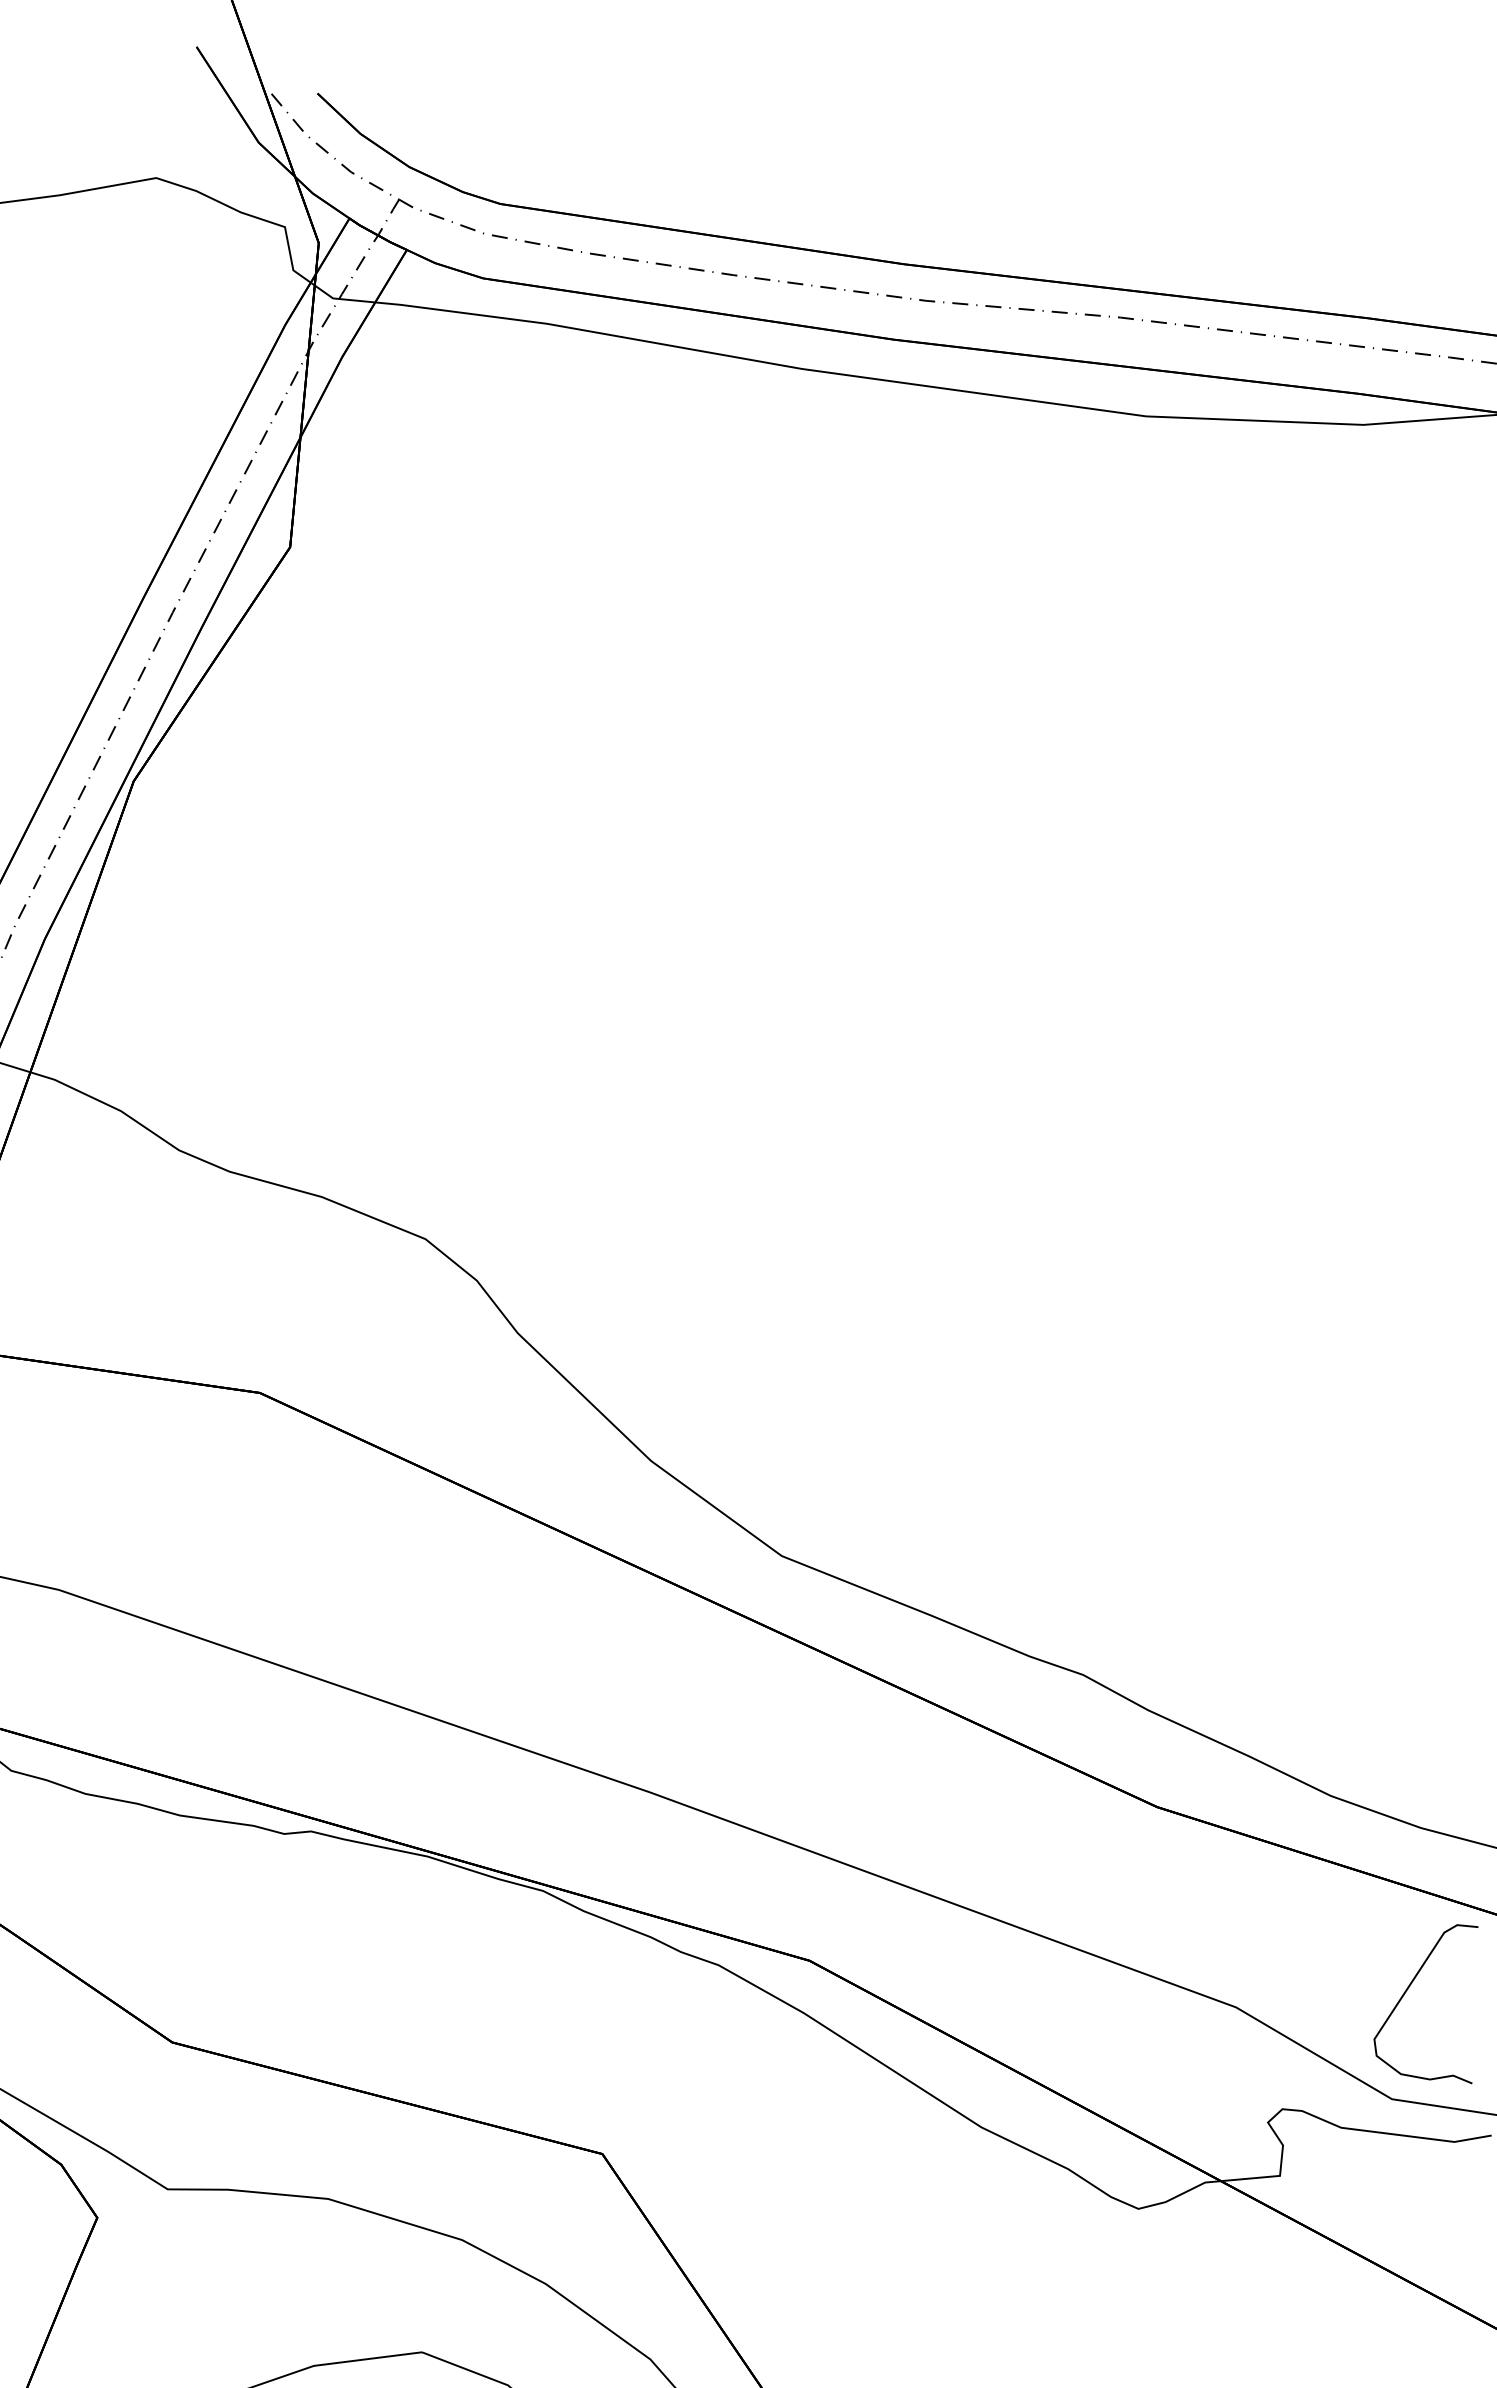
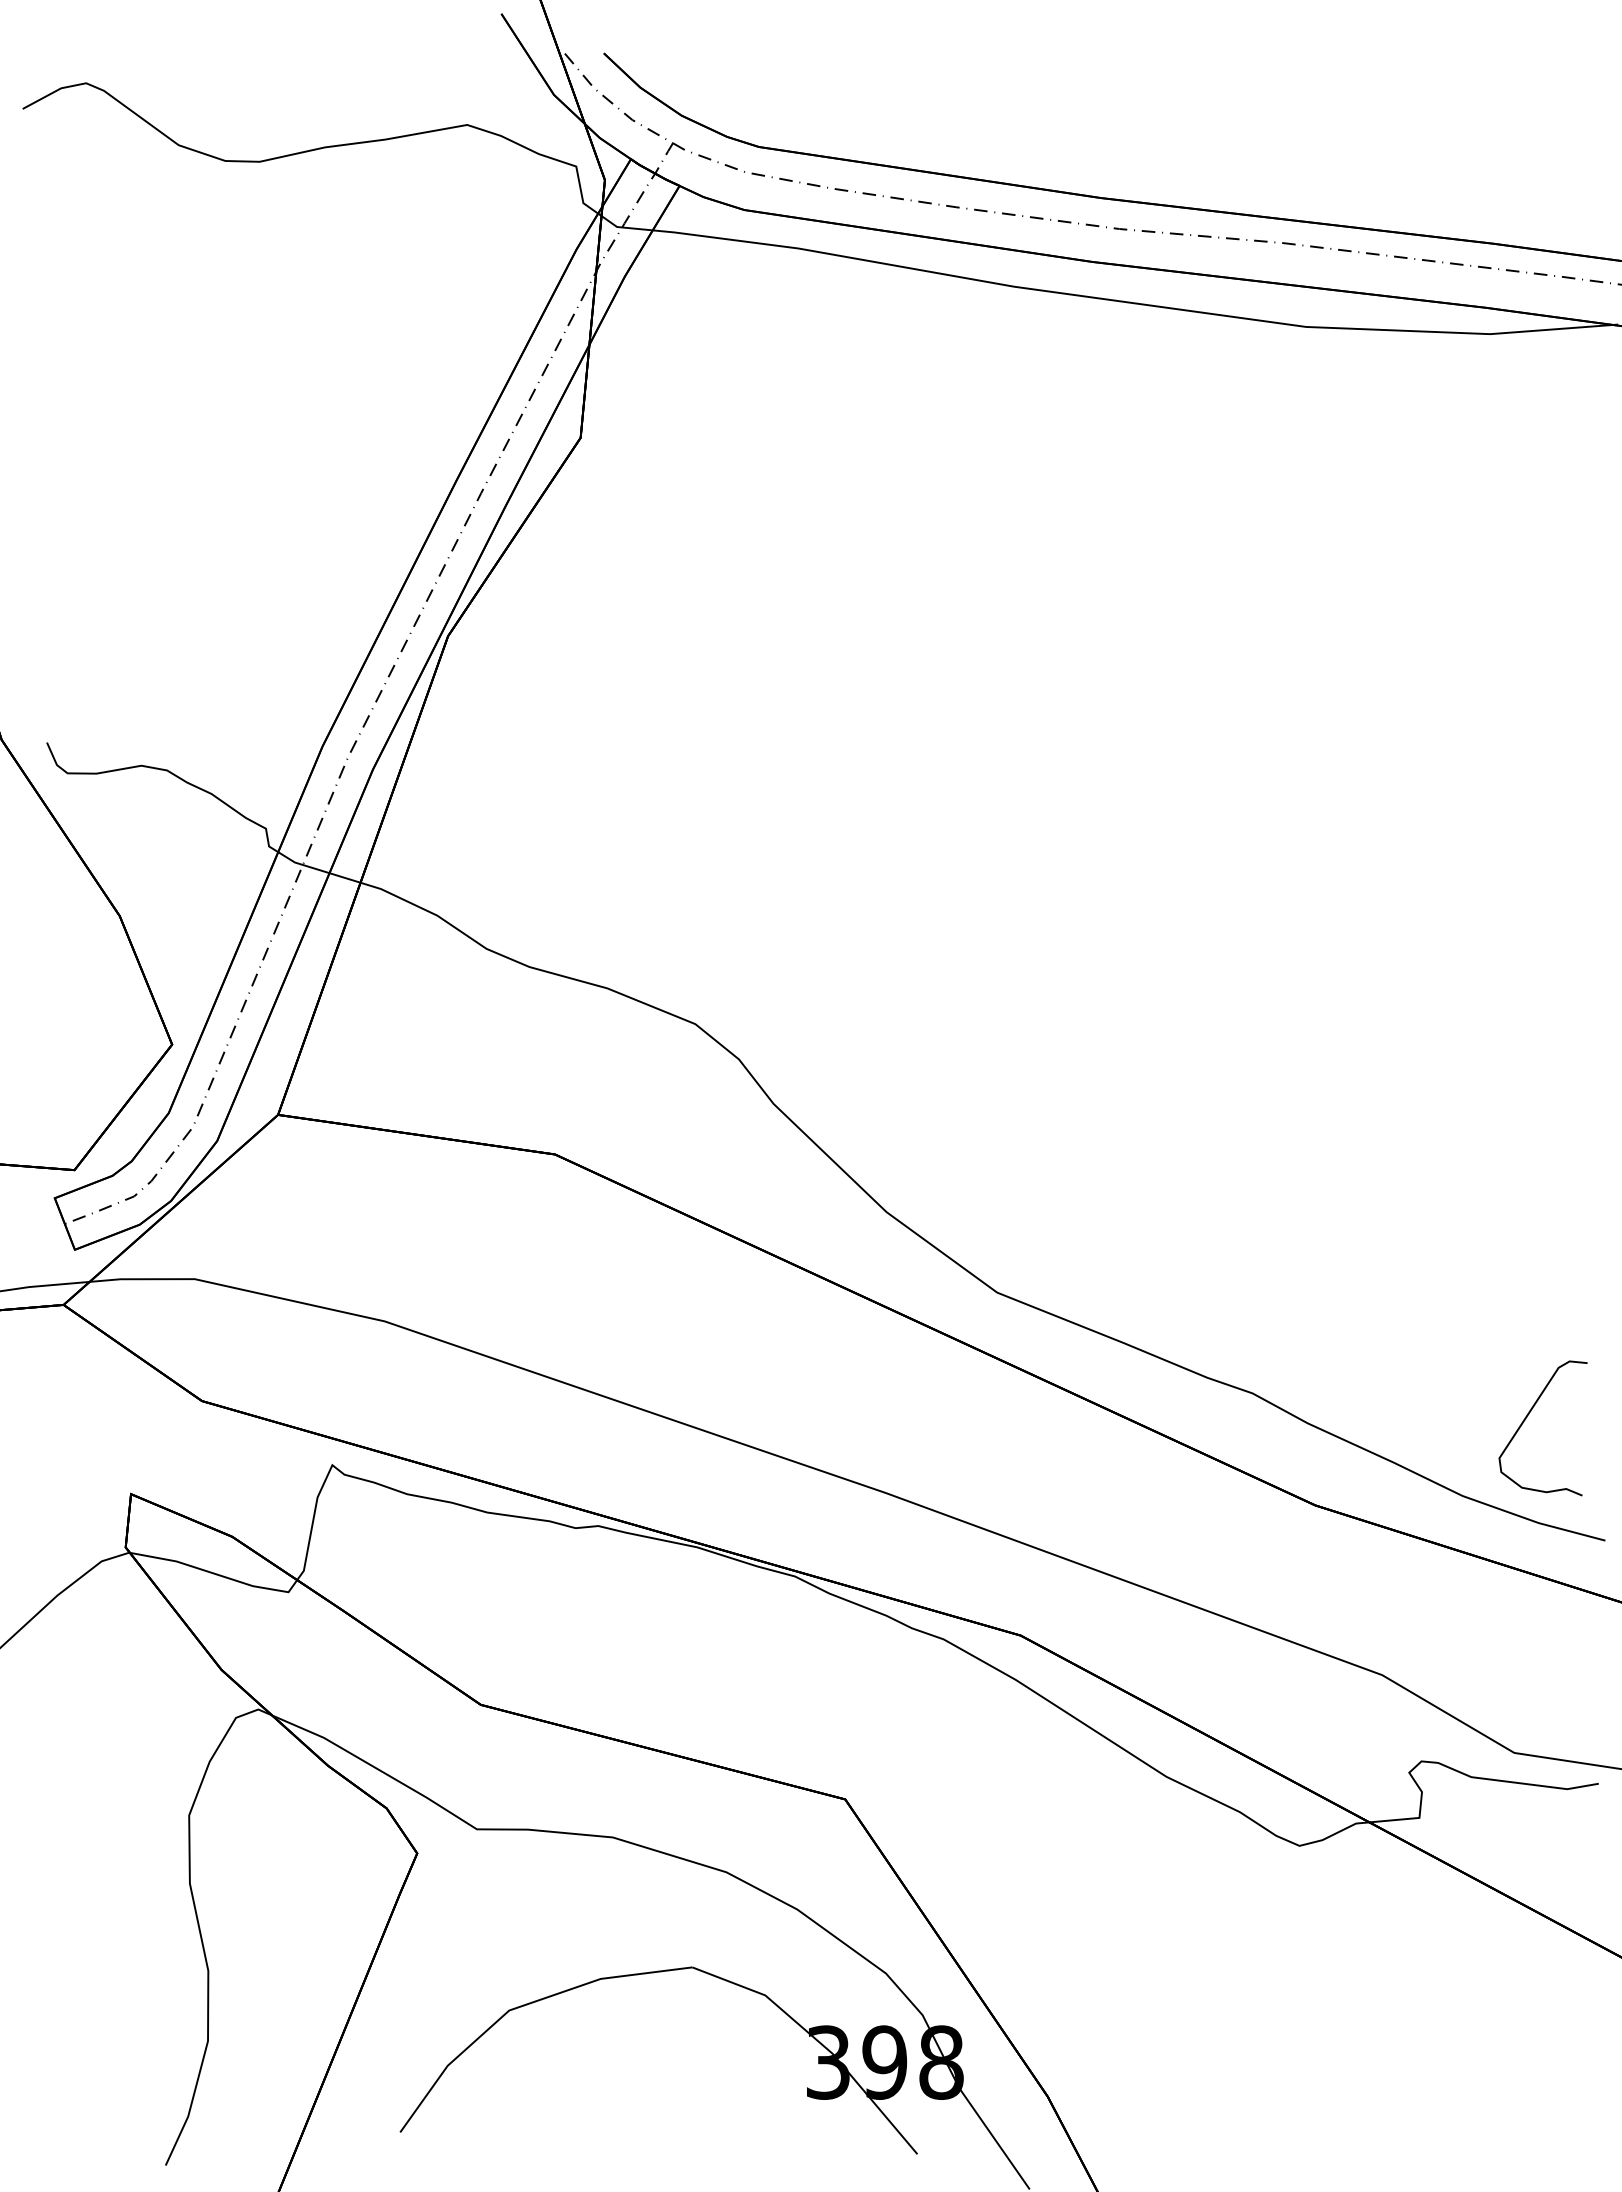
curve: (1407, 1991) -> (1527, 1417), moved

